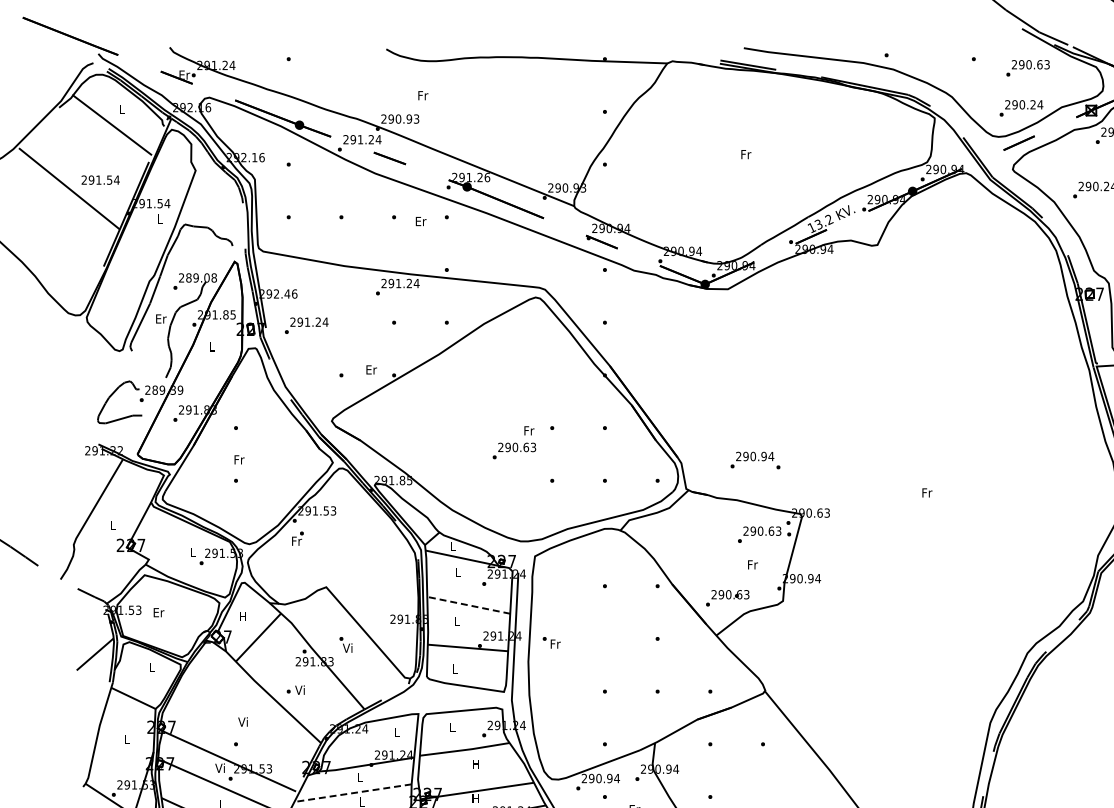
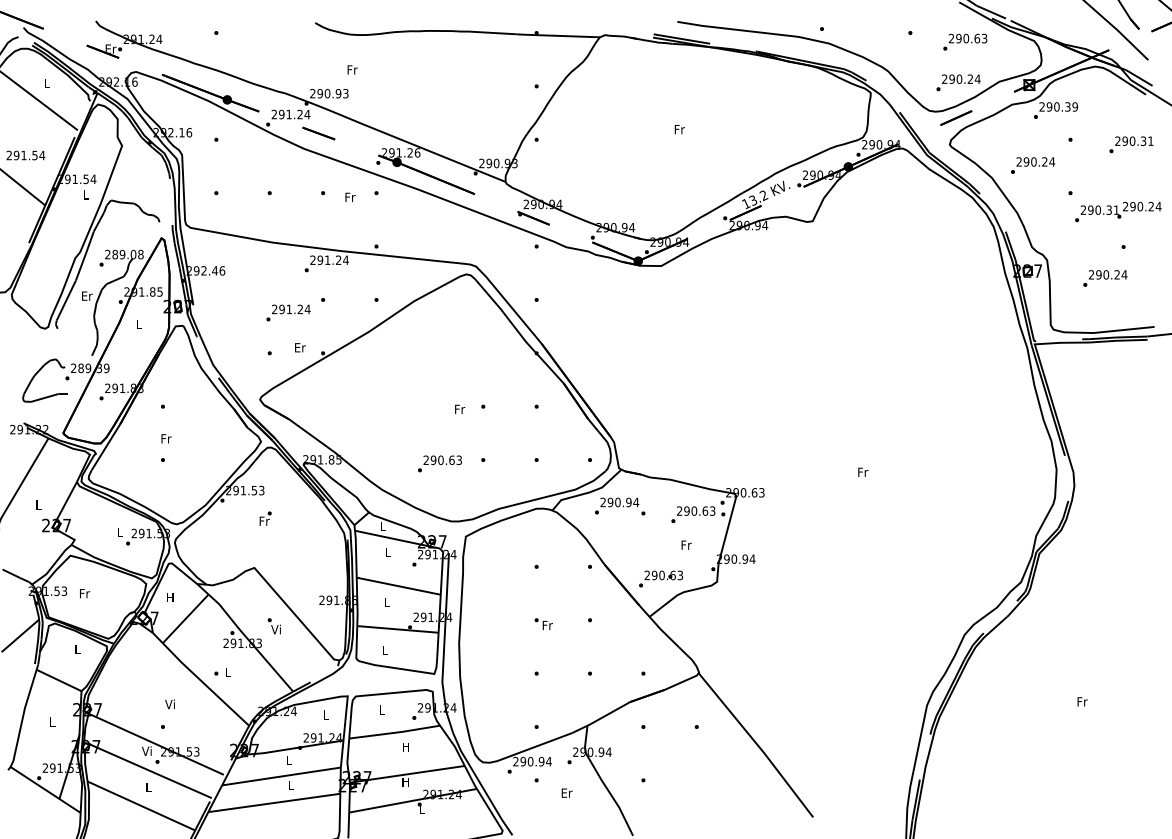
text: (421, 221) -> (350, 197), Er -> Fr
text: (306, 325) -> (288, 312), moved
text: (513, 450) -> (439, 463), moved
text: (755, 460) -> (620, 506), moved
text: (297, 538) -> (265, 518), moved
line: (468, 605) -> (398, 586), dashed -> solid
text: (158, 612) -> (84, 593), Er -> Fr
text: (551, 643) -> (543, 624), moved
text: (299, 689) -> (227, 671), Vi -> L
line: (353, 793) -> (281, 776), dashed -> solid

